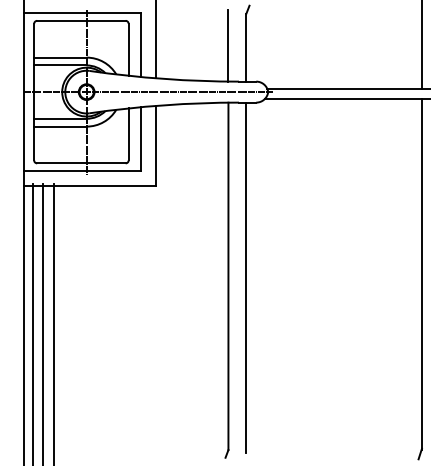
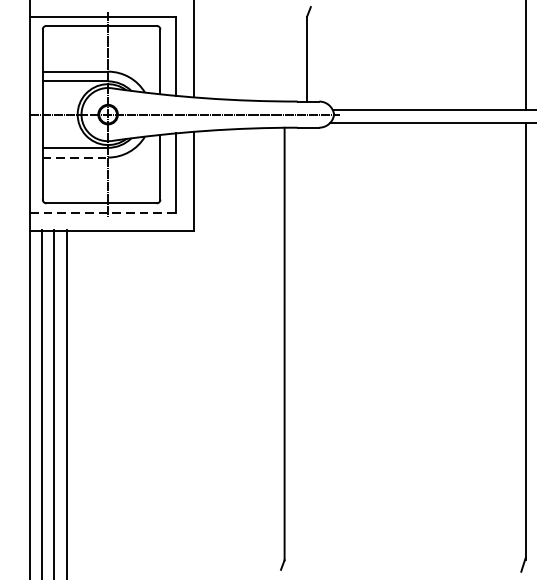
line: (228, 45) -> (284, 56), removed
line: (60, 126) -> (75, 157), solid -> dashed
line: (82, 170) -> (102, 212), solid -> dashed
line: (246, 277) -> (307, 345), removed

